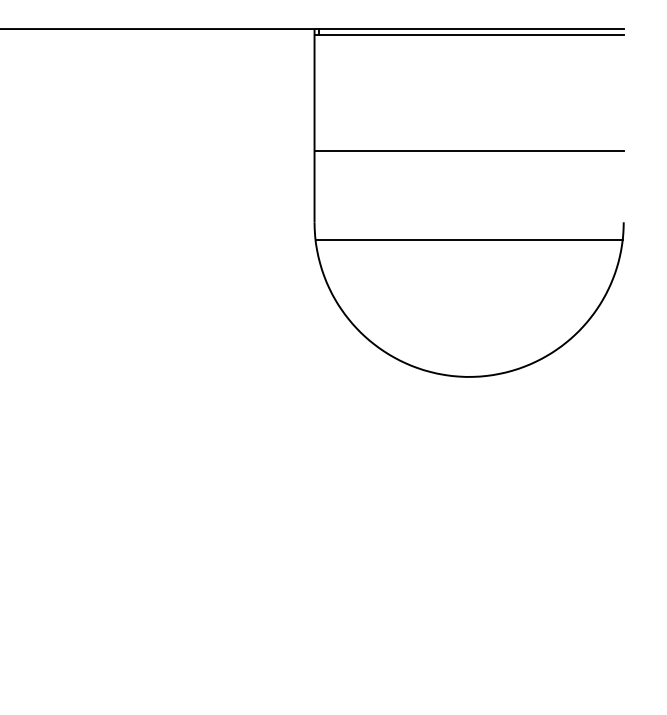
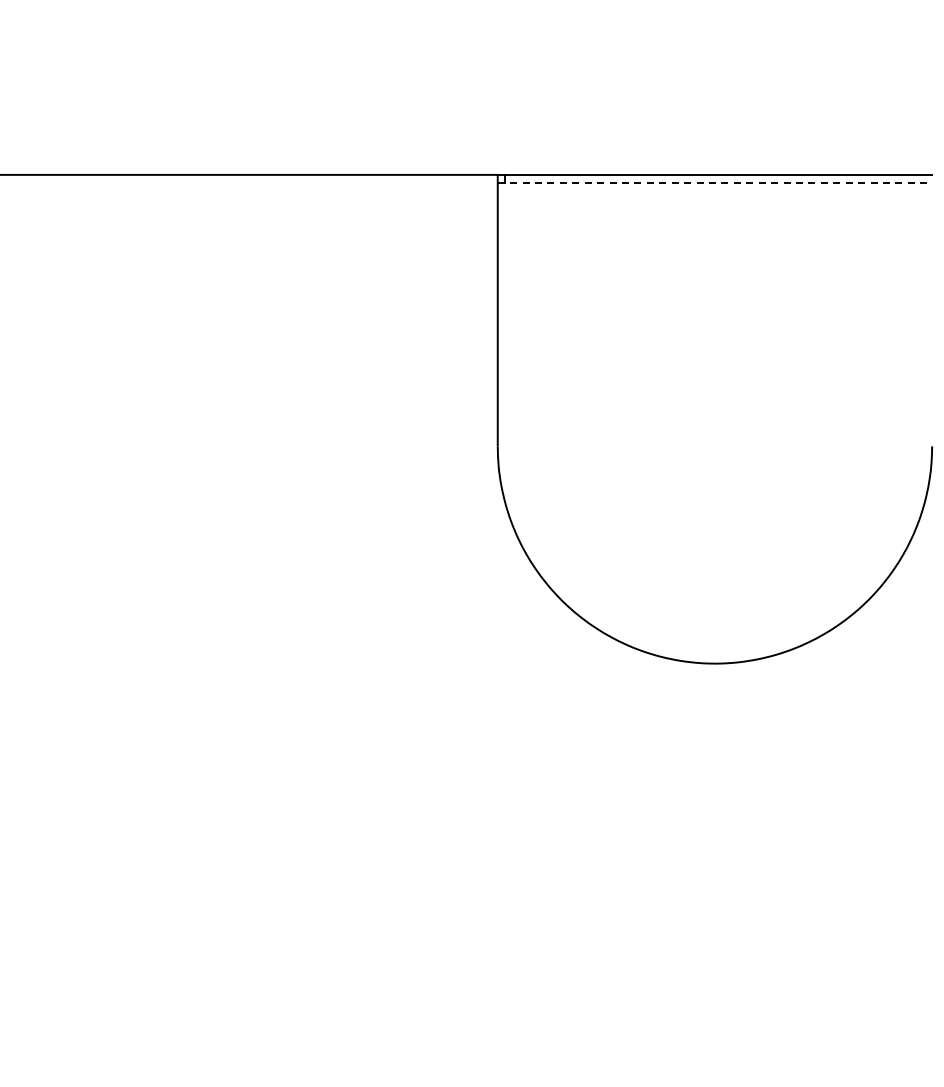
line: (469, 35) -> (715, 183), solid -> dashed
line: (468, 150) -> (714, 345), removed
line: (468, 239) -> (714, 470), removed

